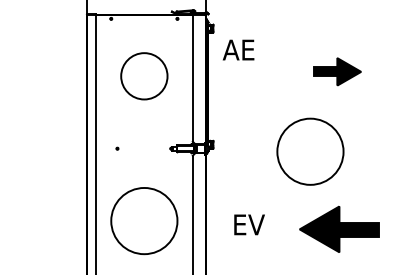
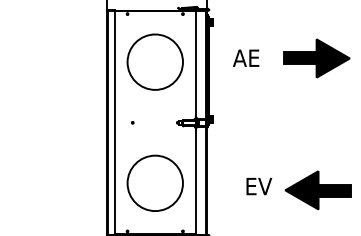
text: (239, 49) -> (246, 57), moved
part: (337, 71) -> (316, 58), size x1.67
circle: (143, 75) -> (154, 61), size x1.43
circle: (309, 150) -> (293, 124), removed
text: (249, 224) -> (259, 186), moved

